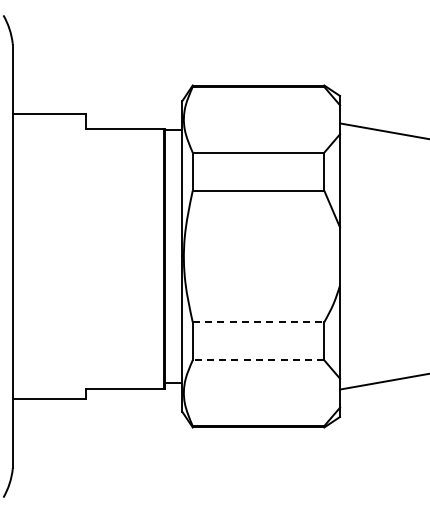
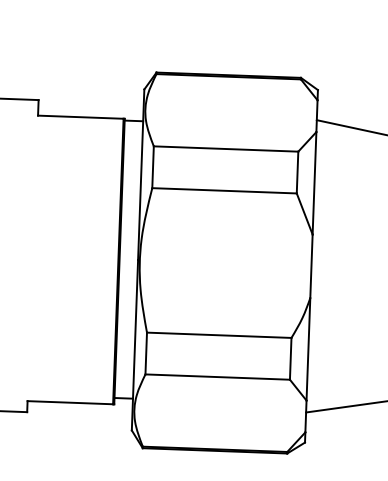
line: (258, 322) -> (219, 335), dashed -> solid
line: (258, 360) -> (217, 377), dashed -> solid

